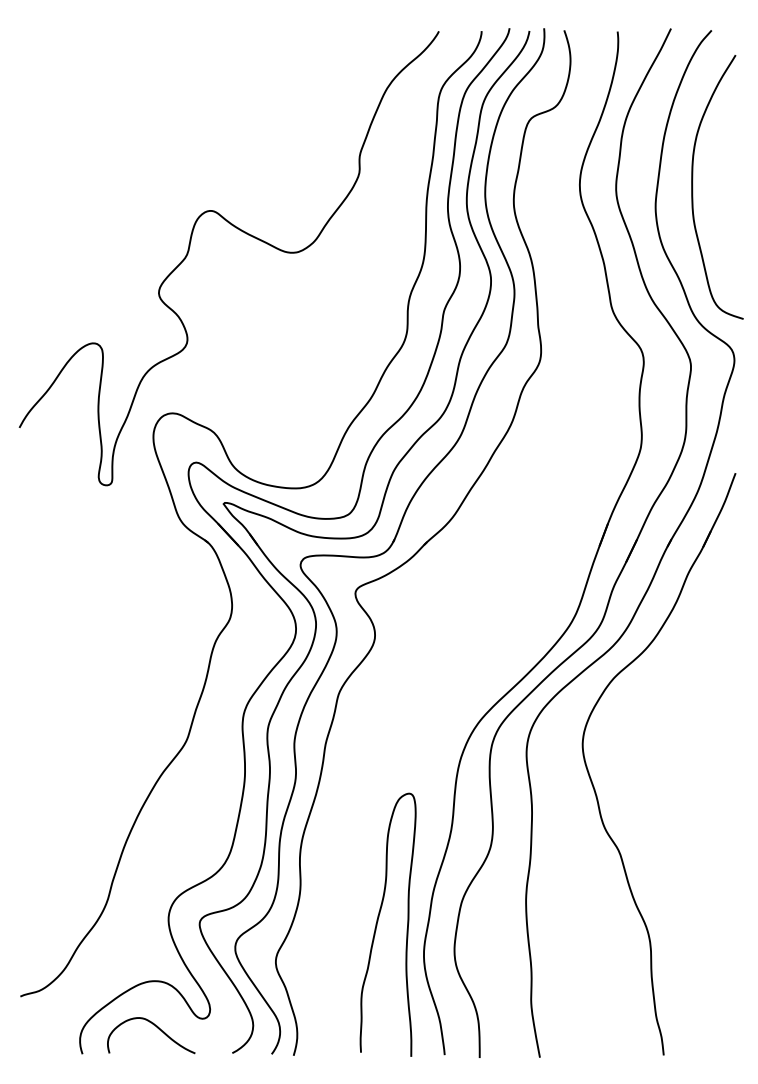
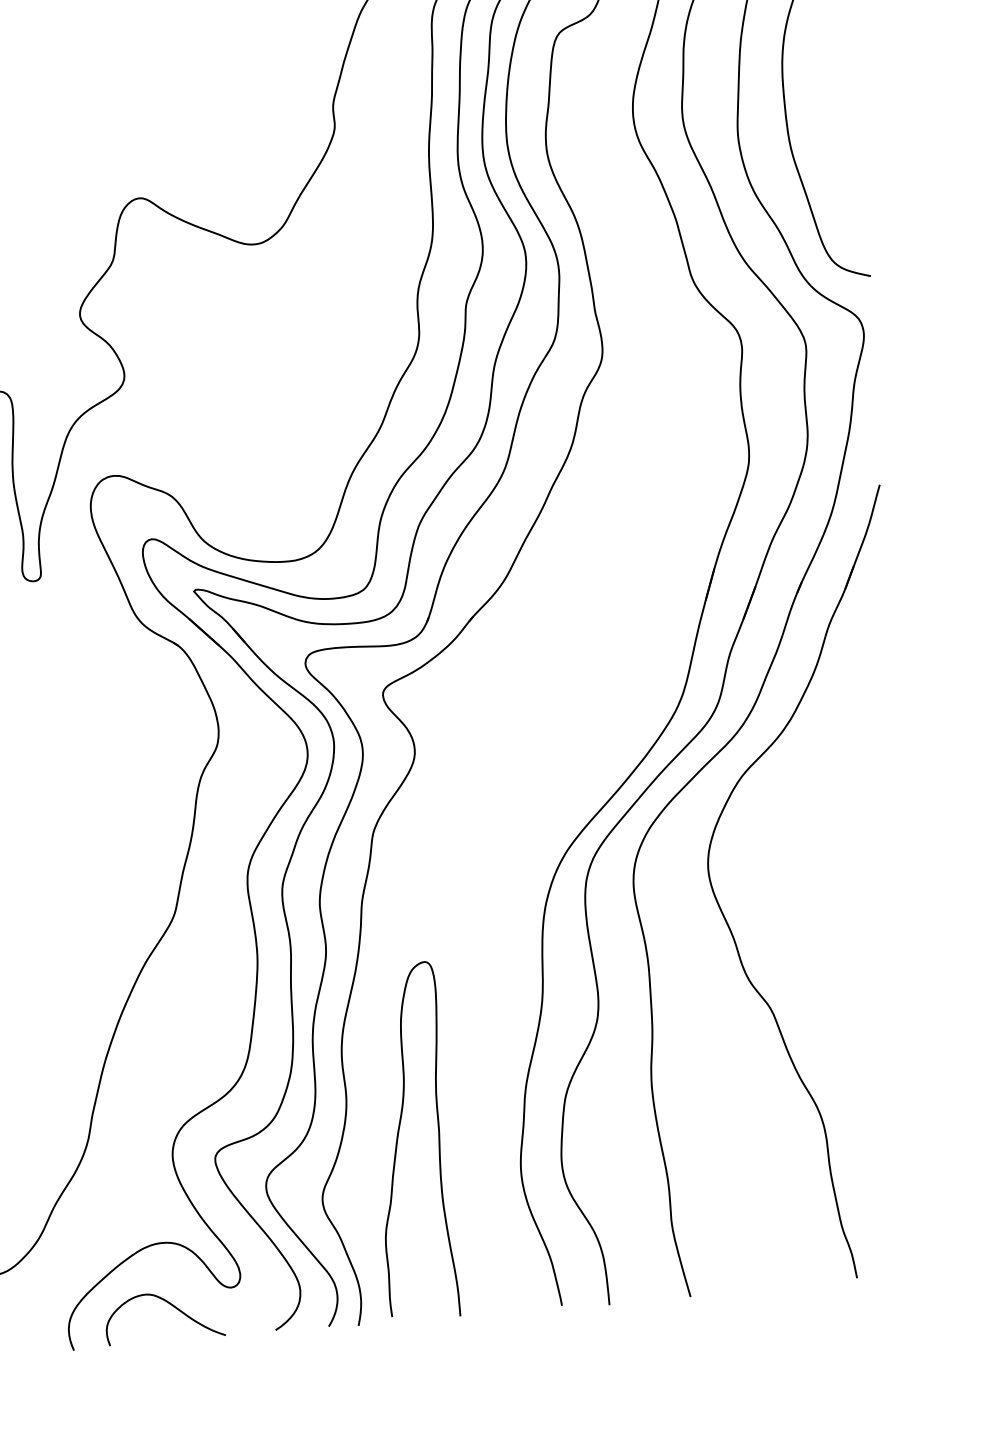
curve: (378, 921) -> (399, 1138), moved

